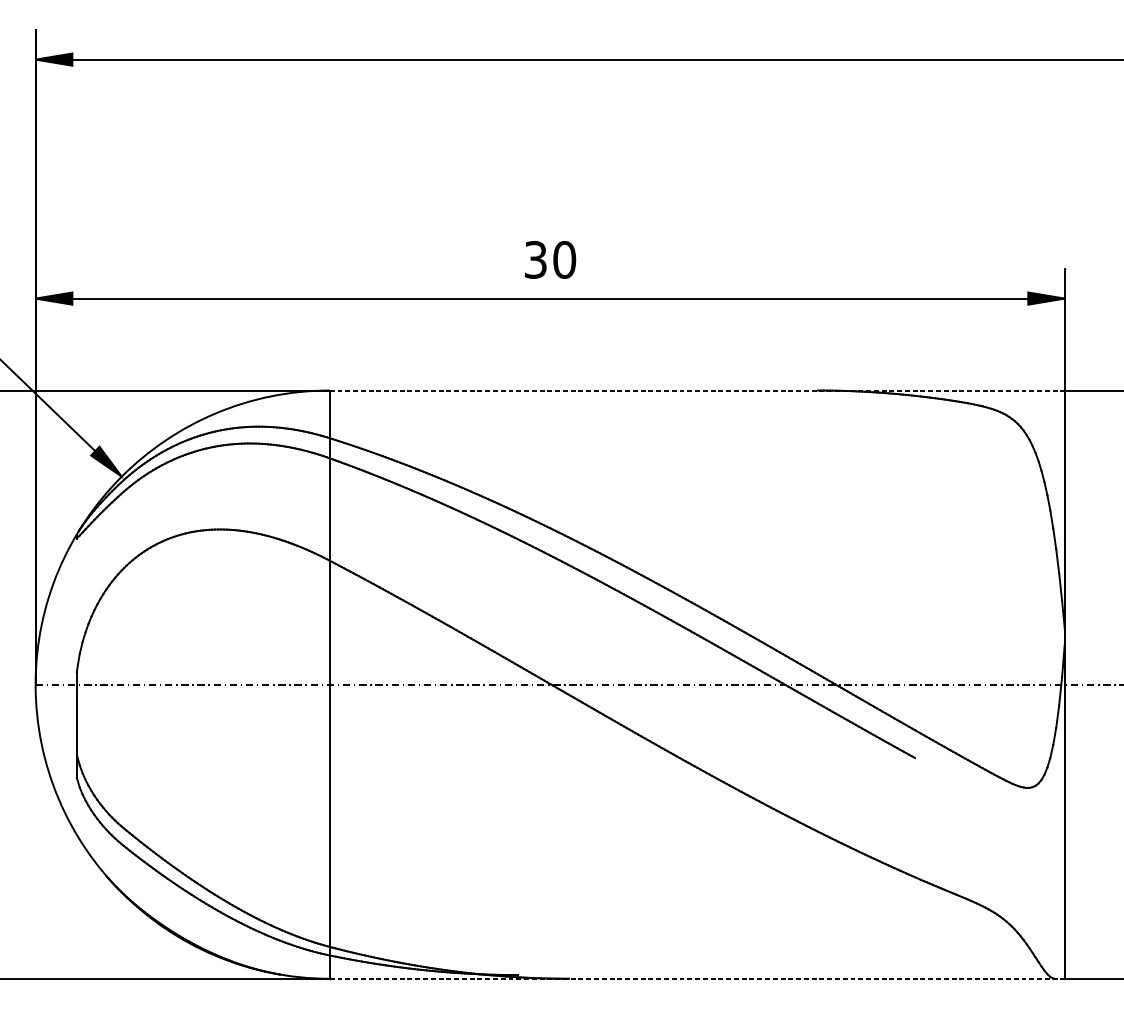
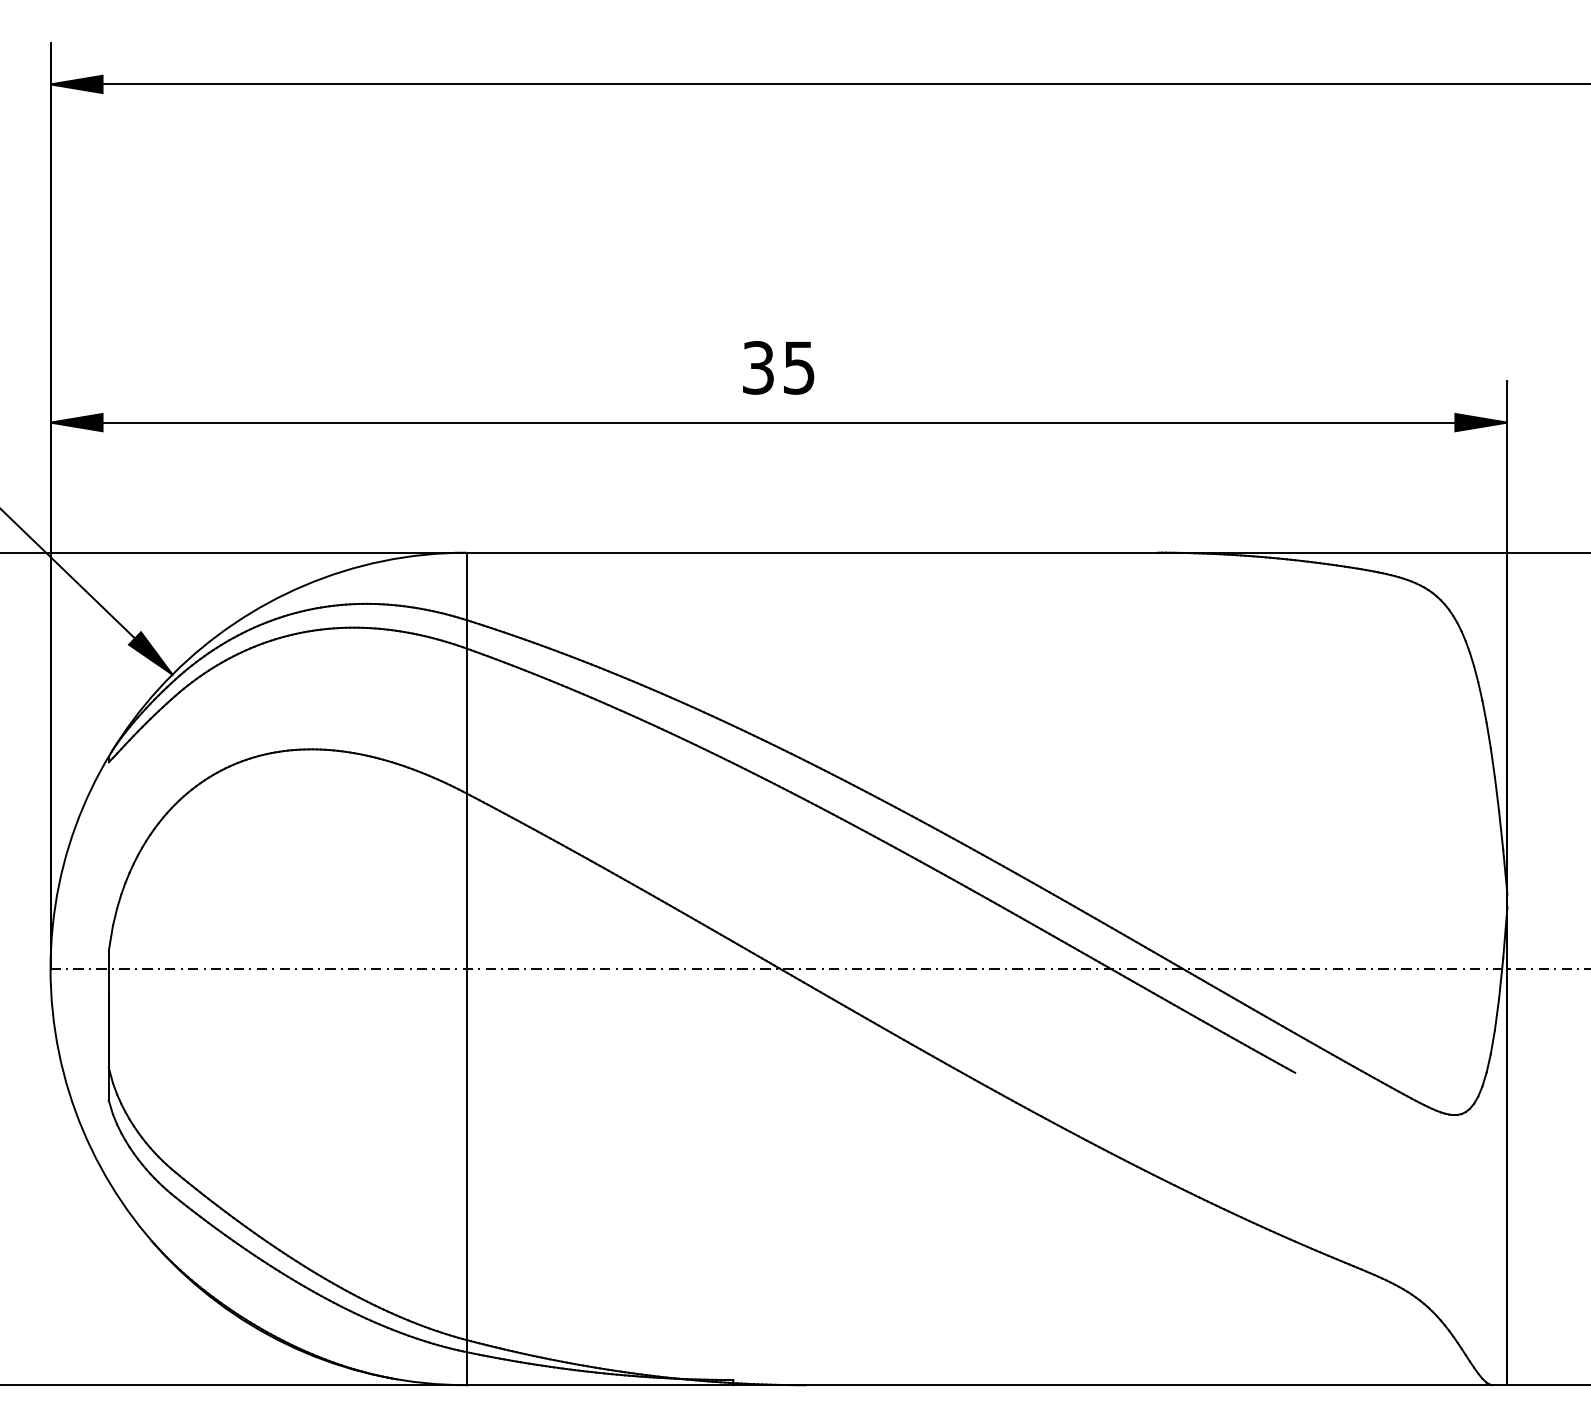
text: (564, 259) -> (799, 367), 30 -> 35
line: (697, 390) -> (987, 552), dashed -> solid
line: (697, 978) -> (987, 1385), dashed -> solid

